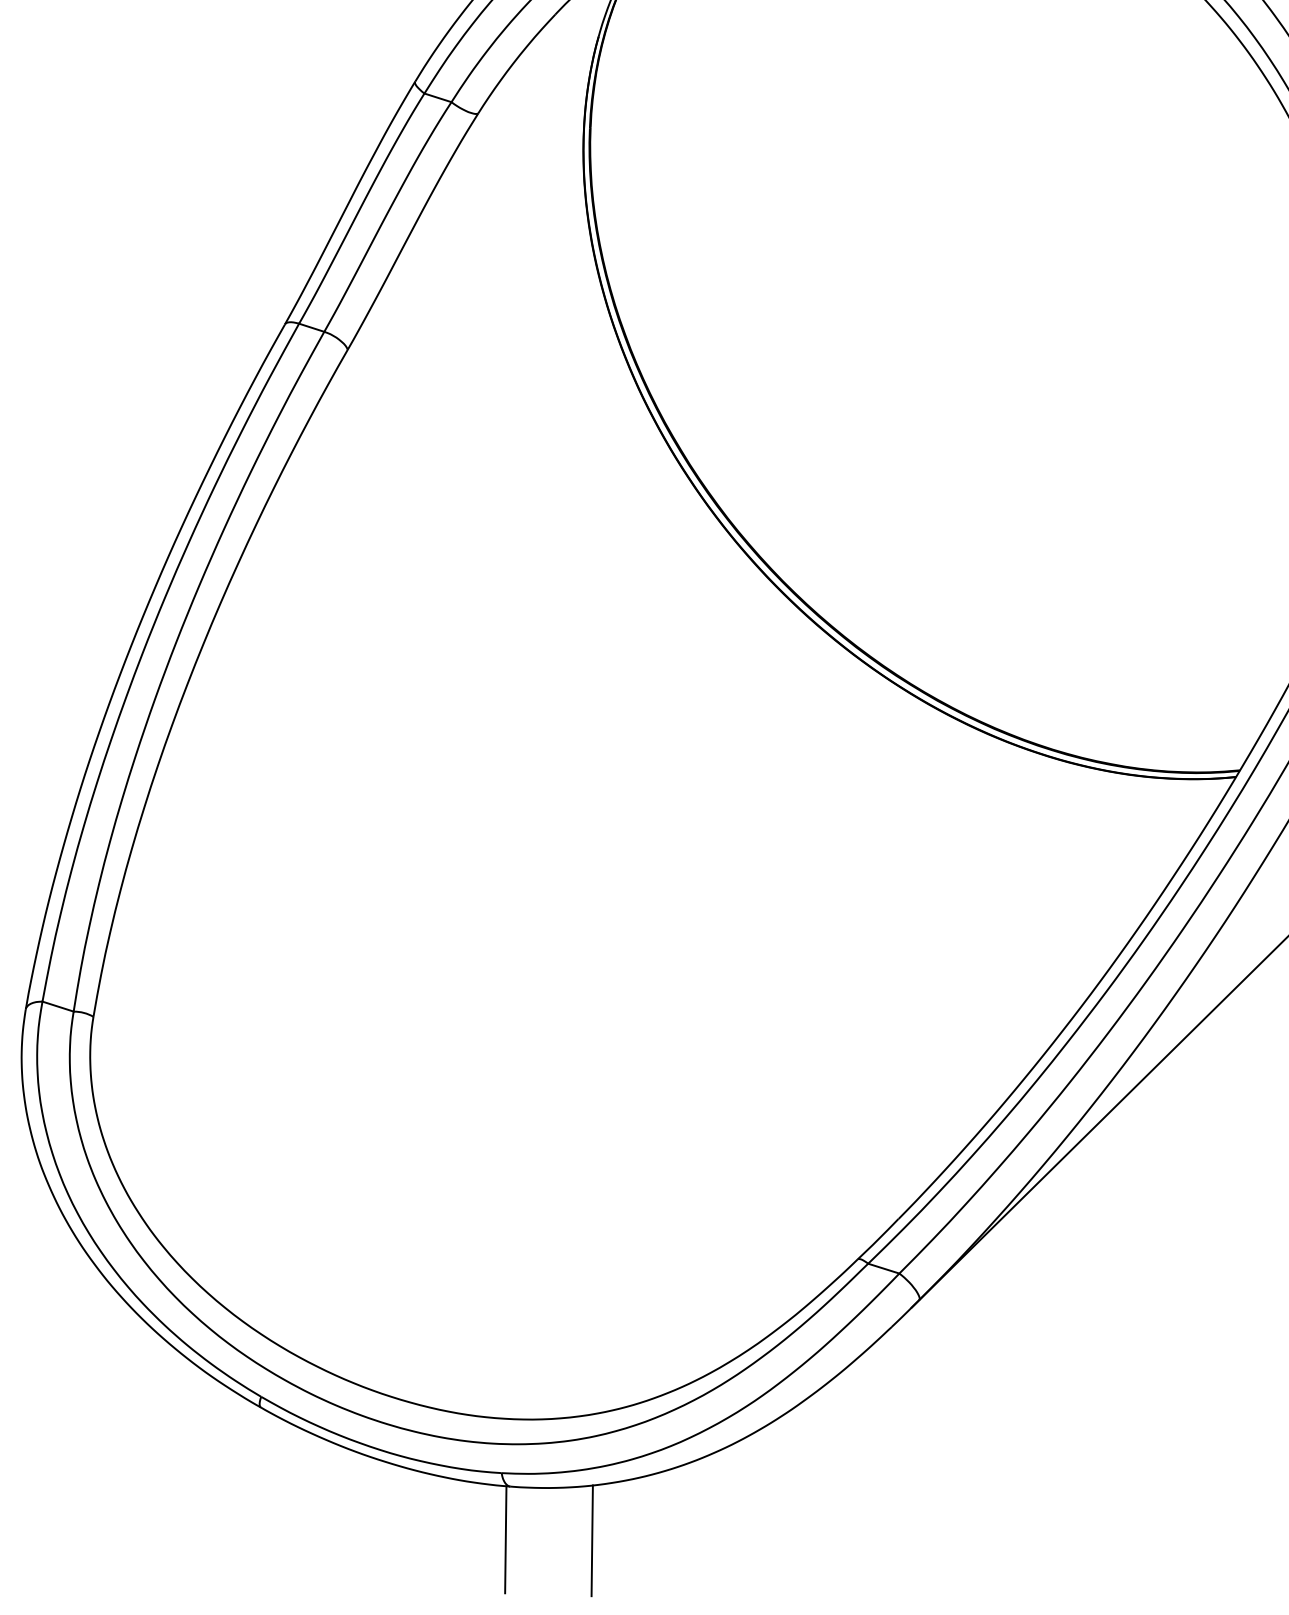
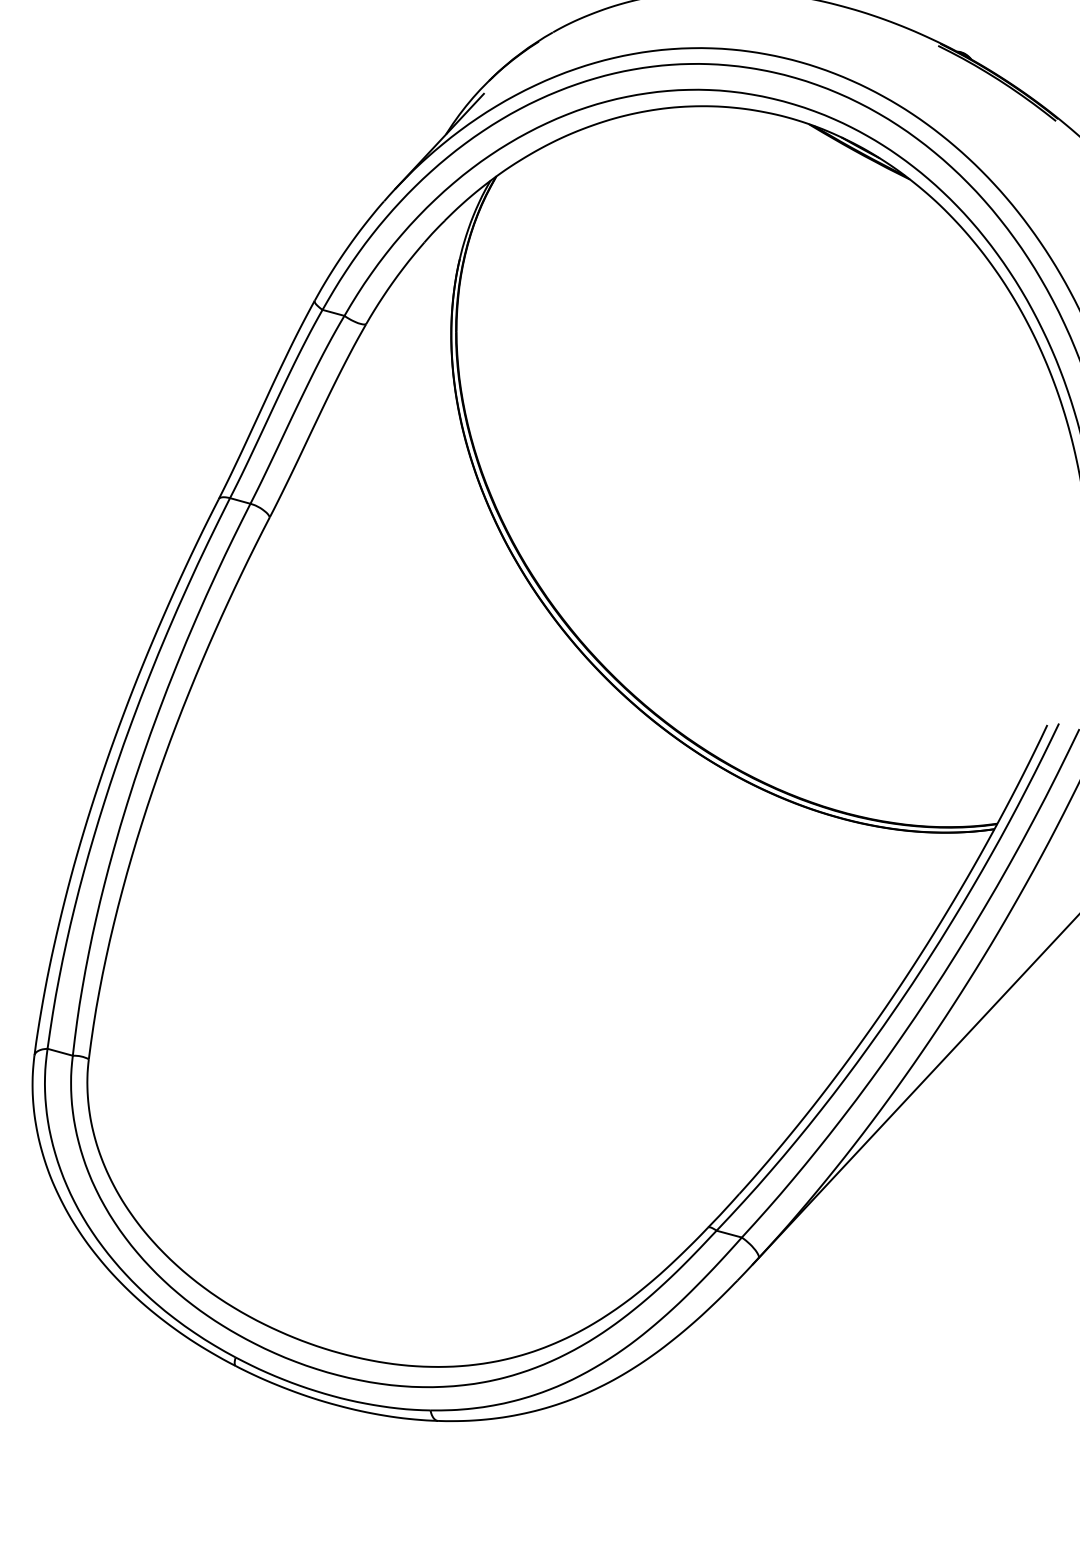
line: (505, 1539) -> (435, 1463), removed
line: (591, 1540) -> (504, 1461), removed

